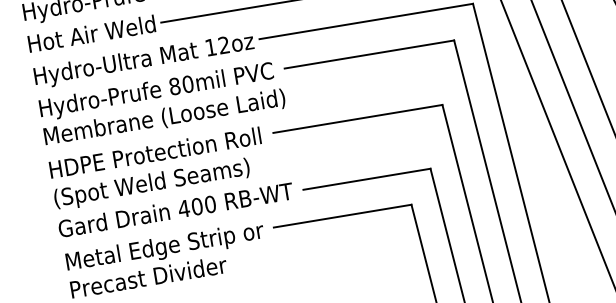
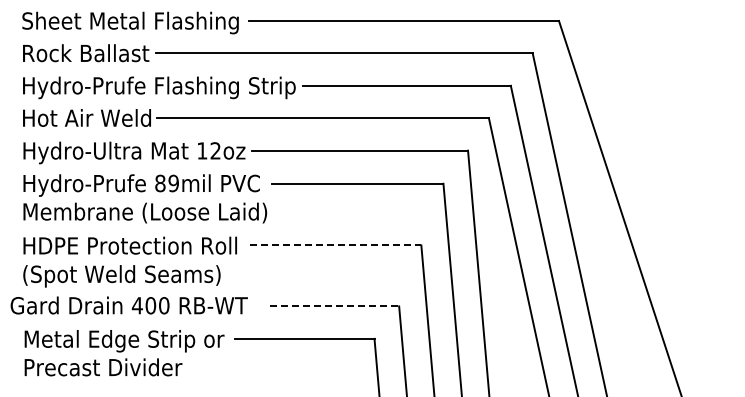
text: (187, 84) -> (173, 183), 80mil -> 89mil
line: (357, 119) -> (335, 245), solid -> dashed
line: (367, 179) -> (335, 306), solid -> dashed
text: (175, 210) -> (128, 305), moved

